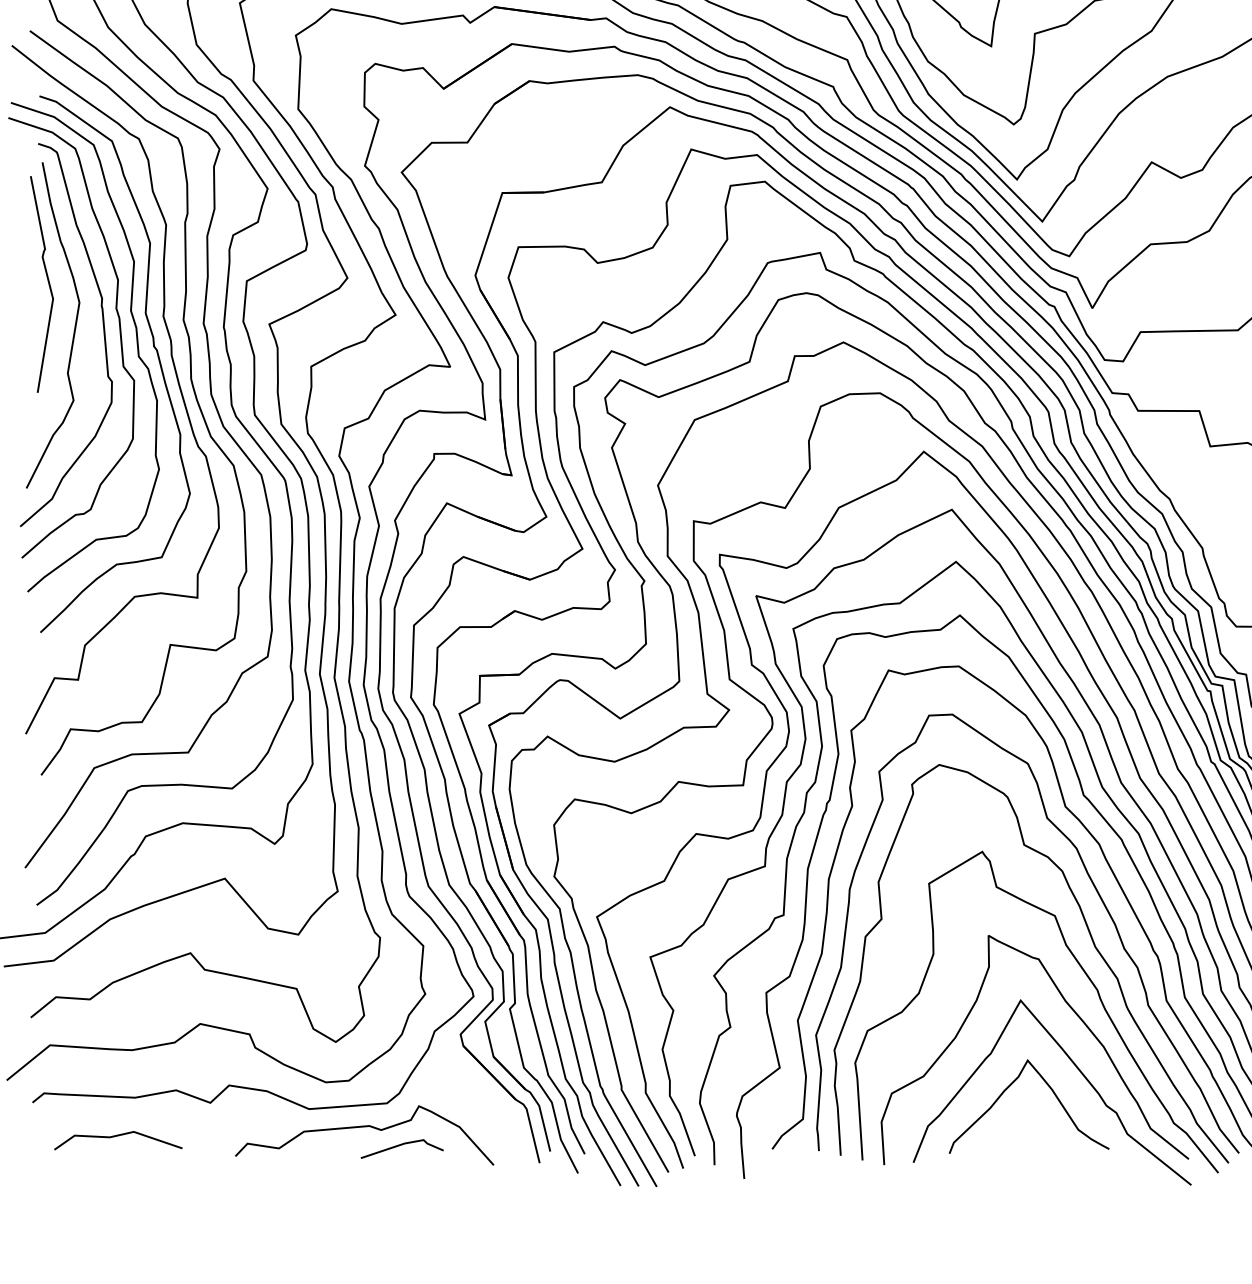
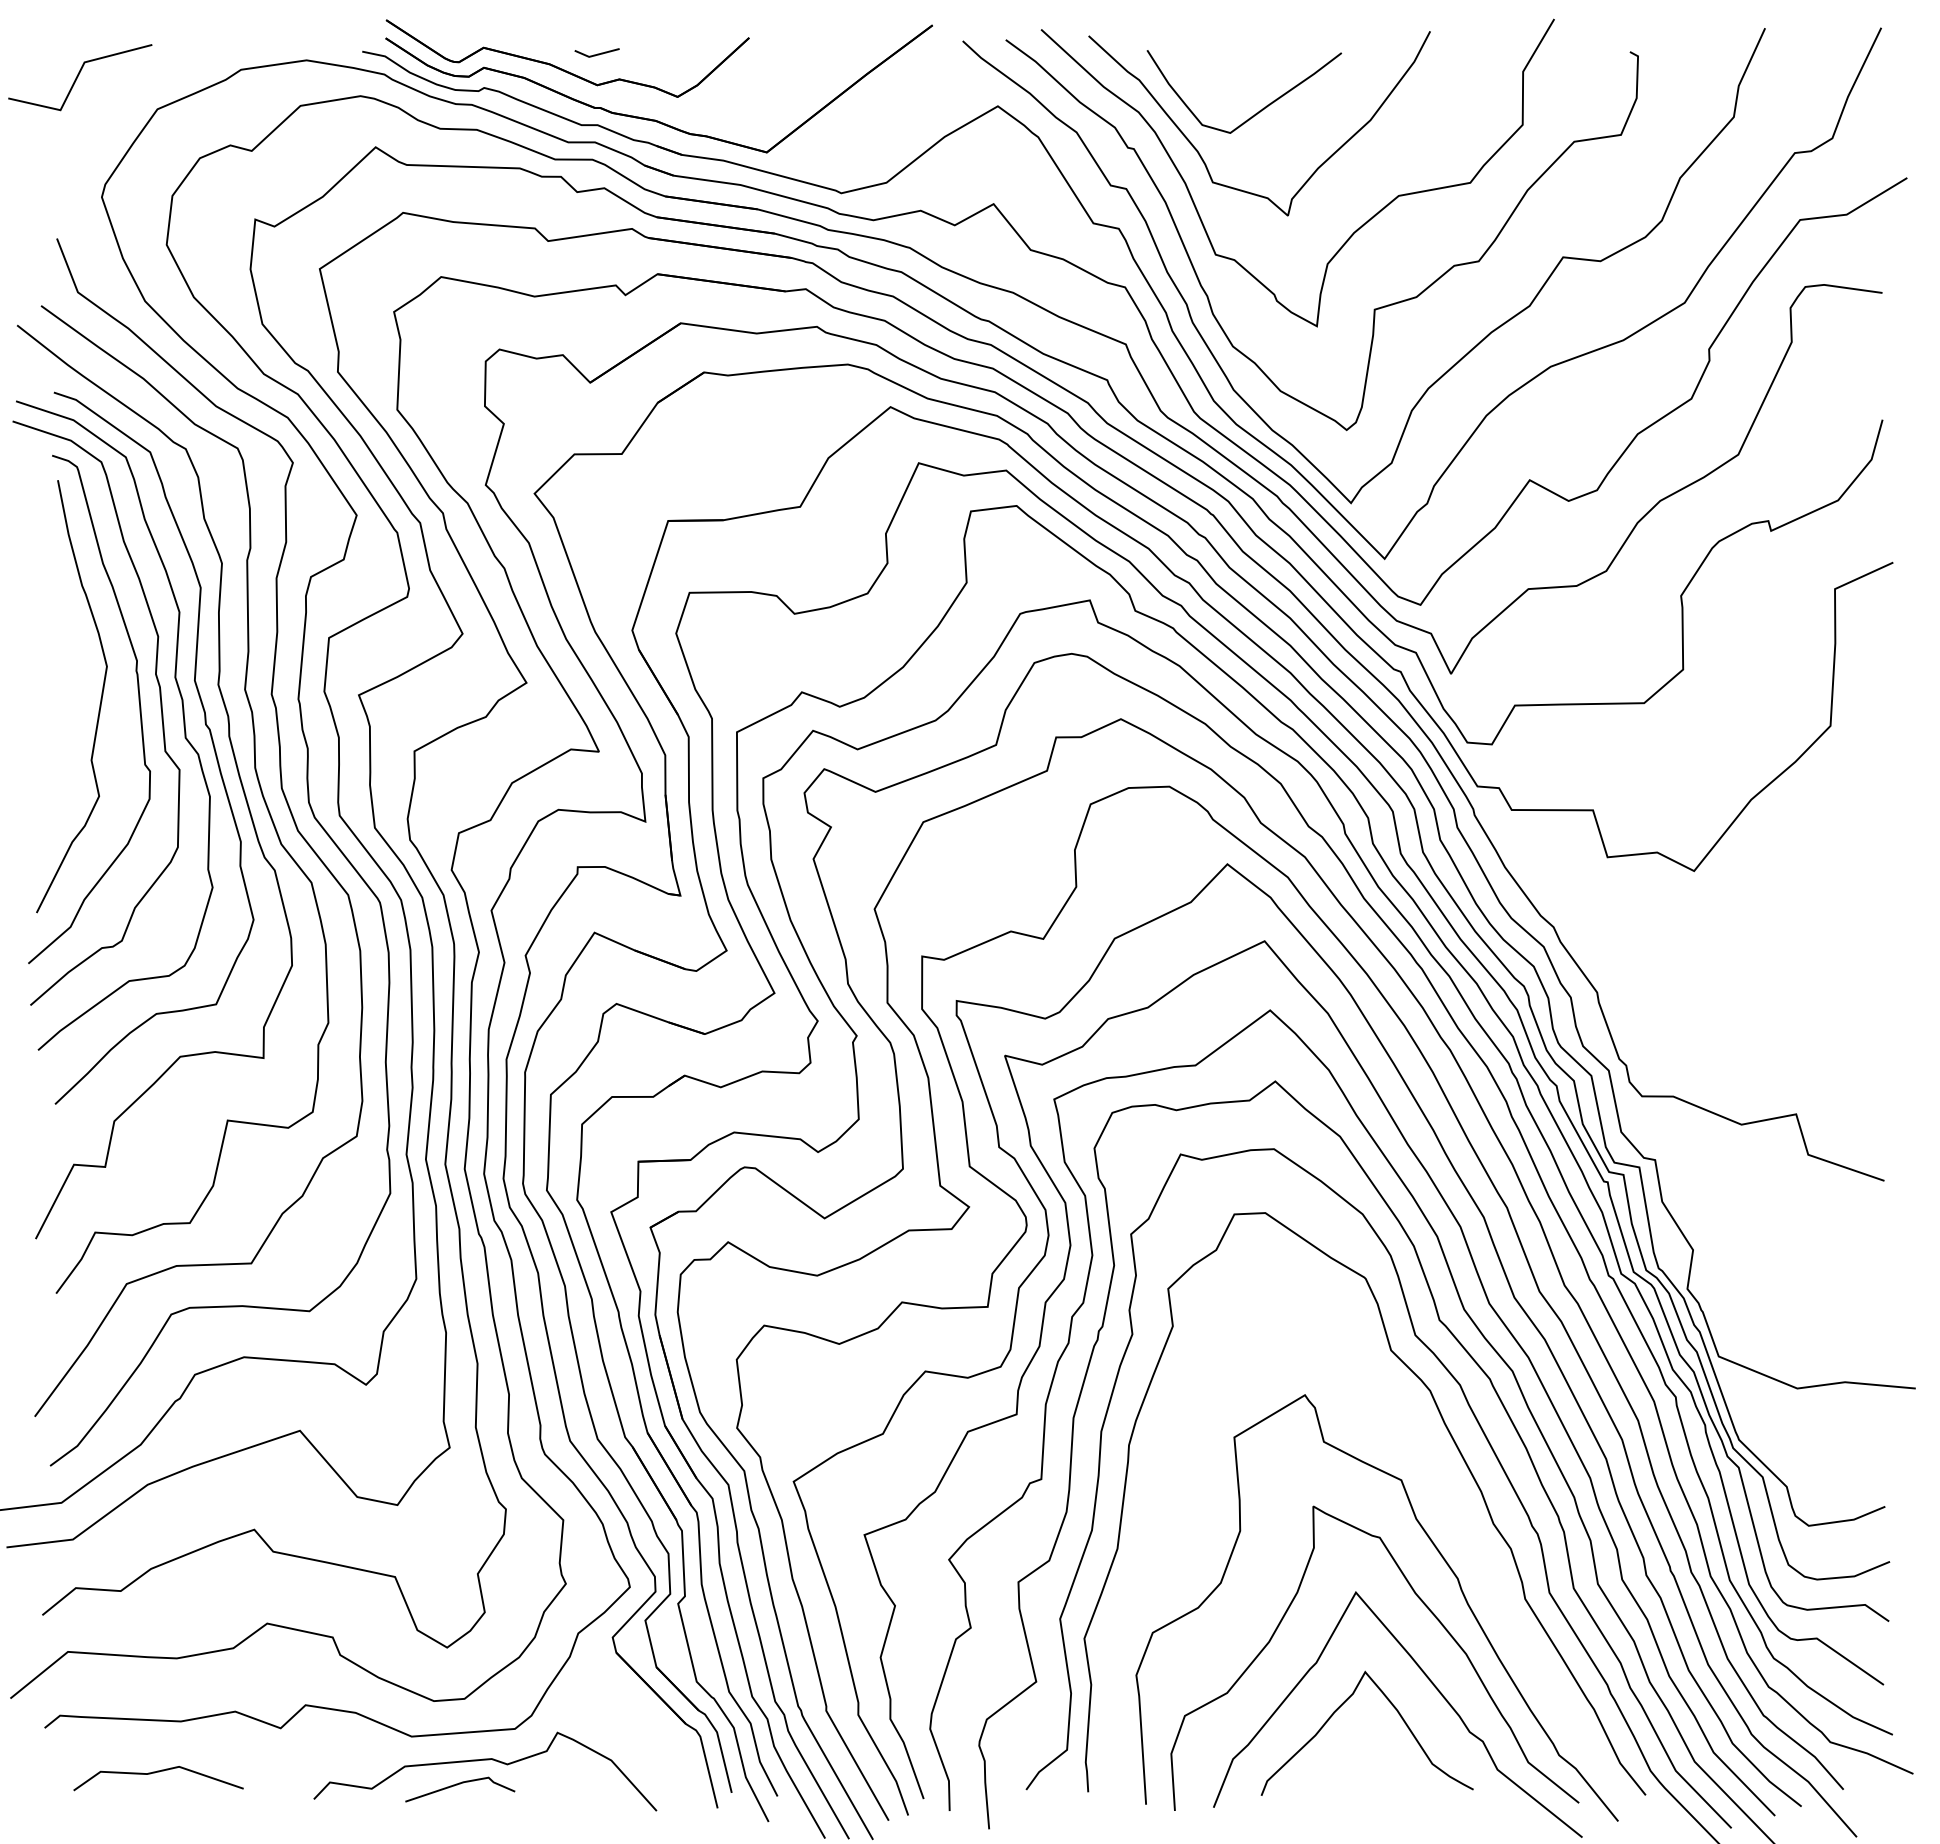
curve: (48, 283) -> (65, 640), removed
curve: (1091, 940) -> (1450, 1513), removed
line: (402, 1145) -> (460, 1784), moved

